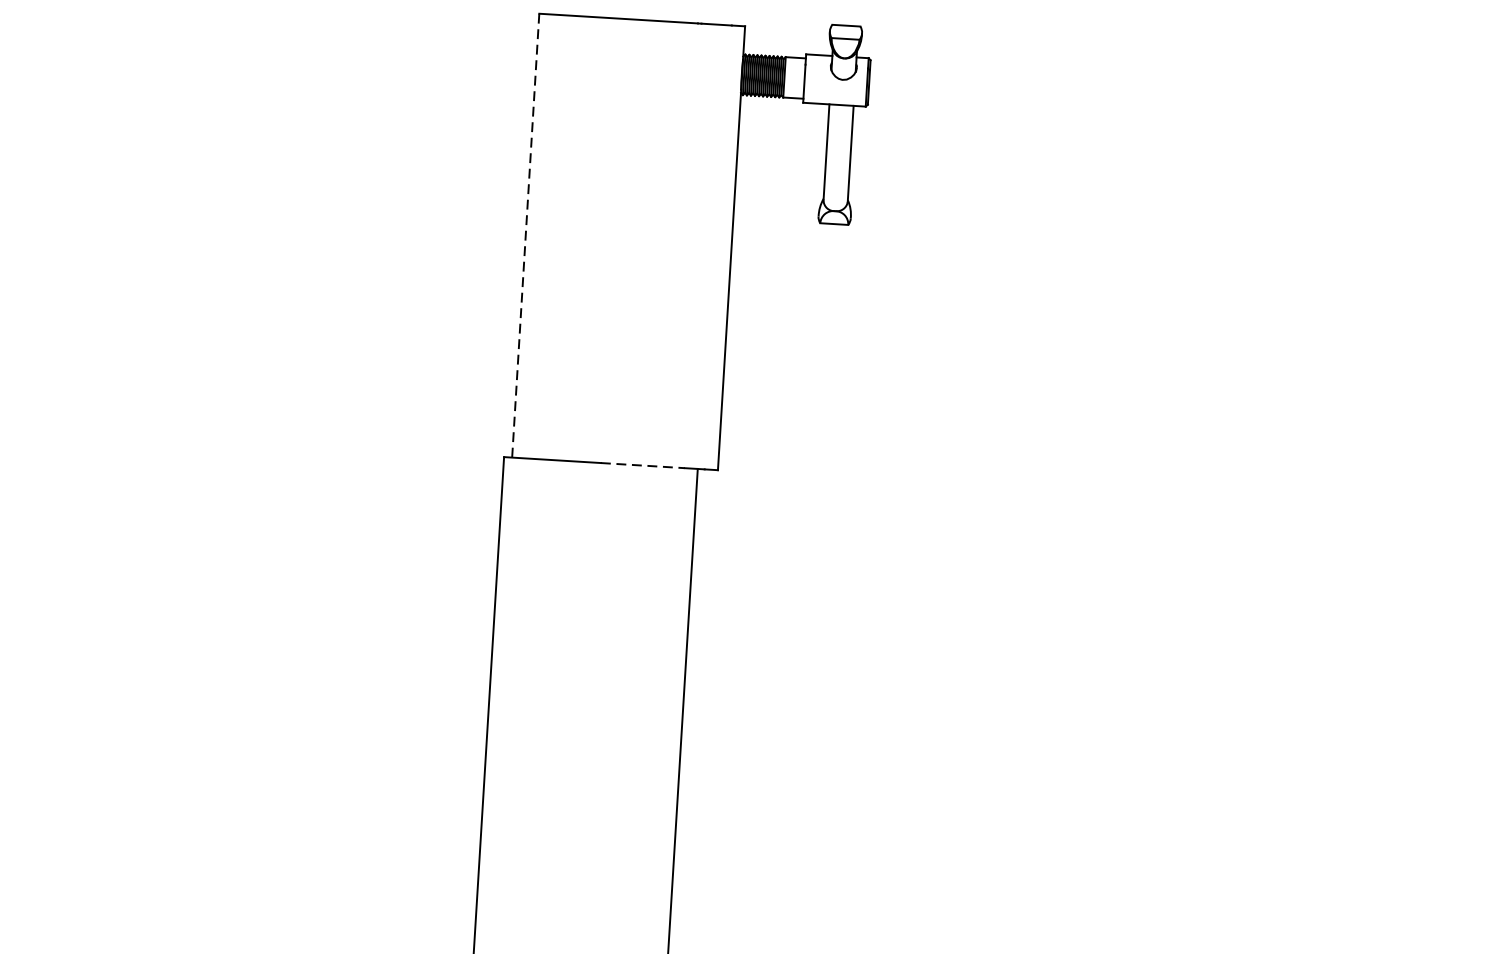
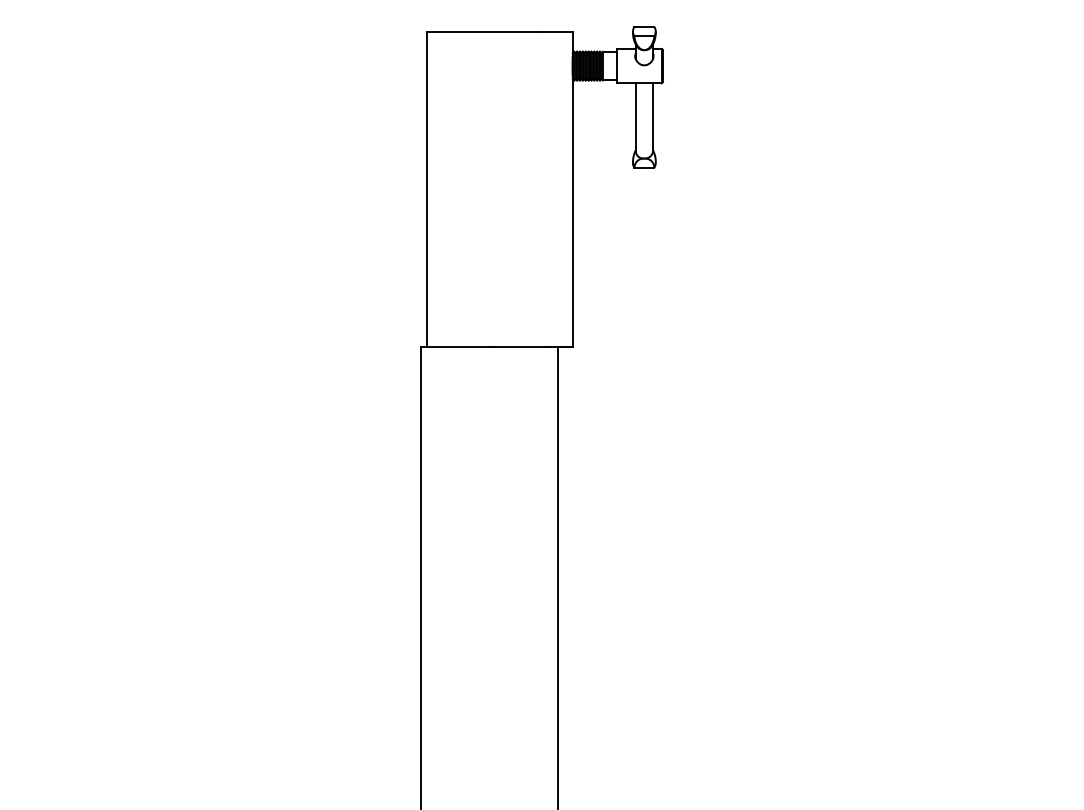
line: (525, 235) -> (426, 189), dashed -> solid
line: (642, 465) -> (519, 346), dashed -> solid

